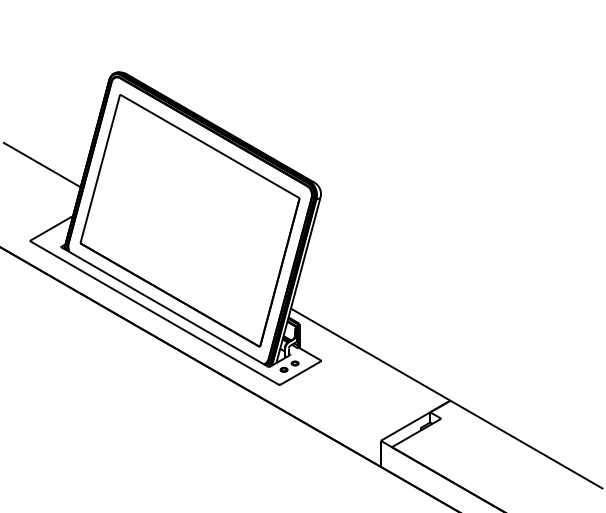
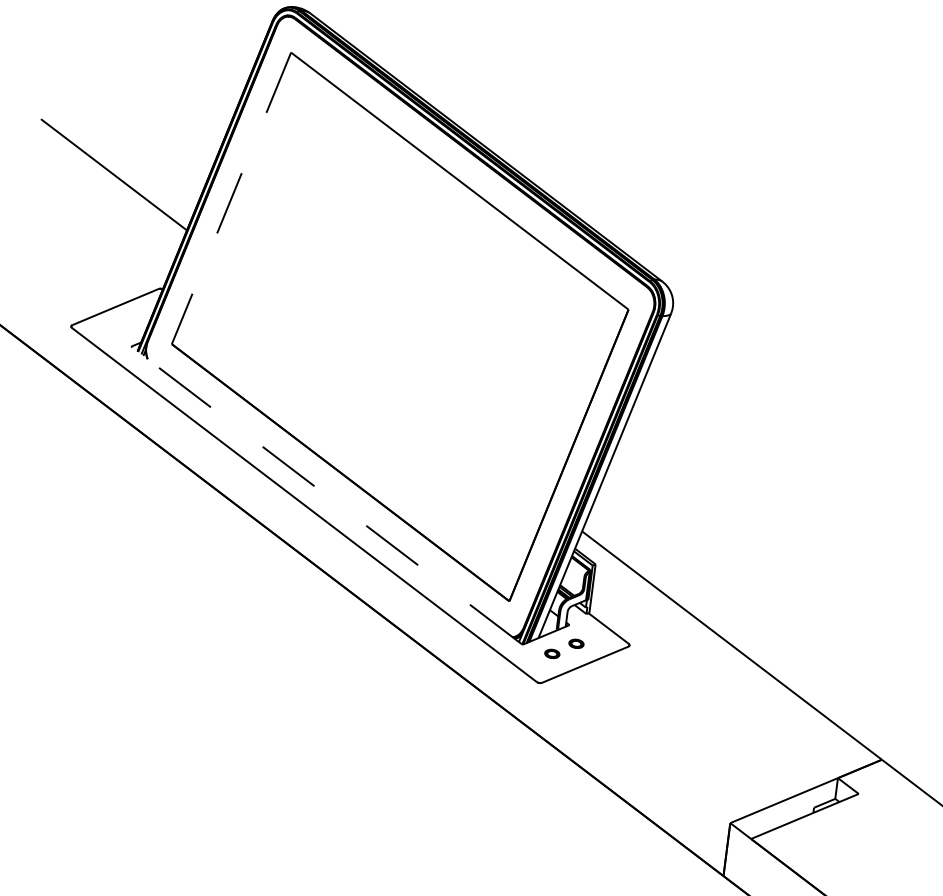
line: (100, 168) -> (232, 197), solid -> dashed
line: (165, 307) -> (327, 496), solid -> dashed

